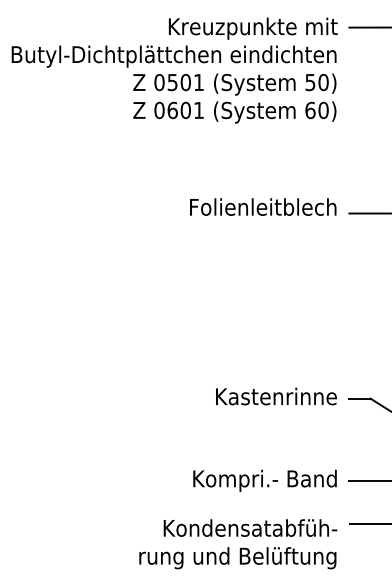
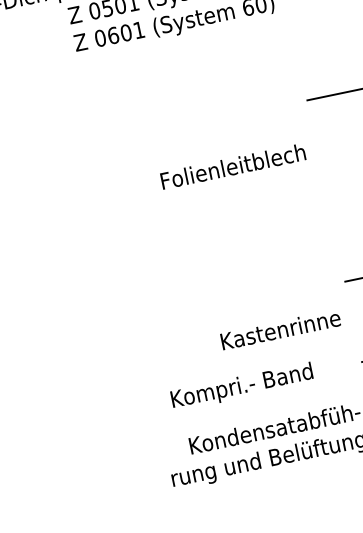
text: (263, 206) -> (233, 165), moved
text: (276, 396) -> (280, 329), moved
text: (264, 480) -> (241, 386), moved

